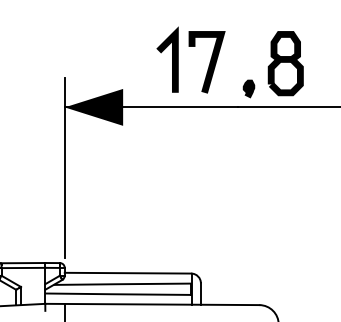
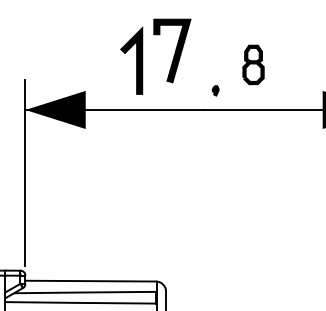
line: (209, 62) -> (174, 51), moved
part: (285, 63) -> (253, 64), size x0.6
part: (248, 88) -> (215, 90), size x0.6

